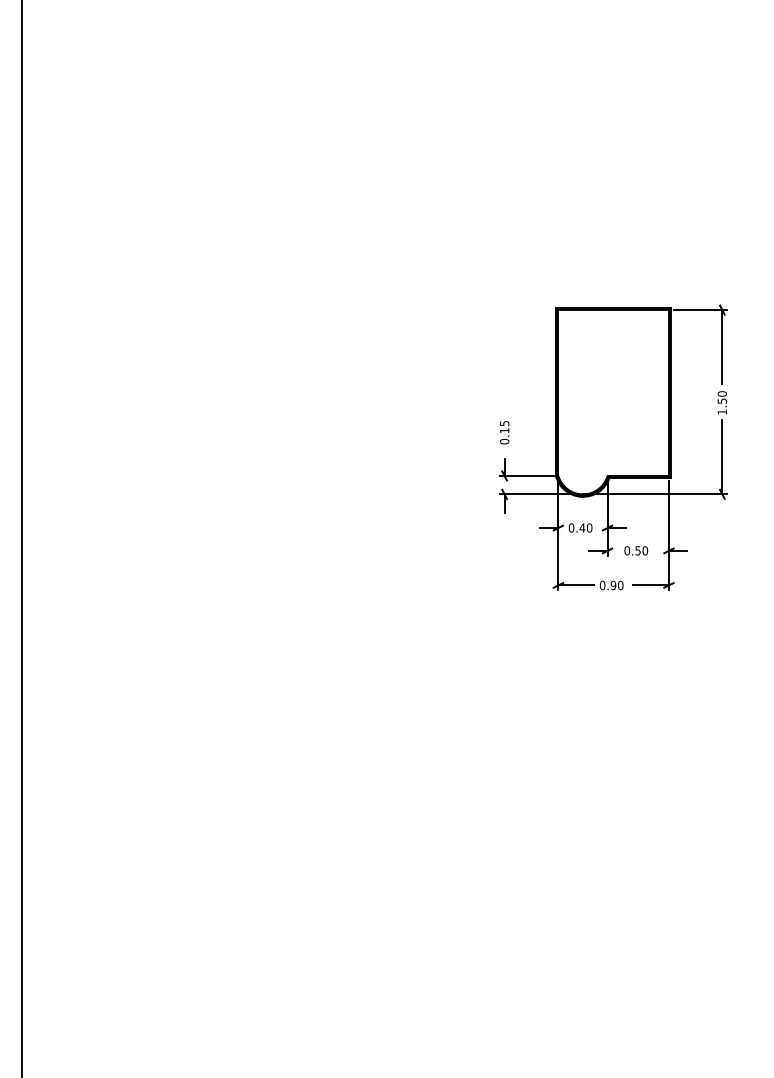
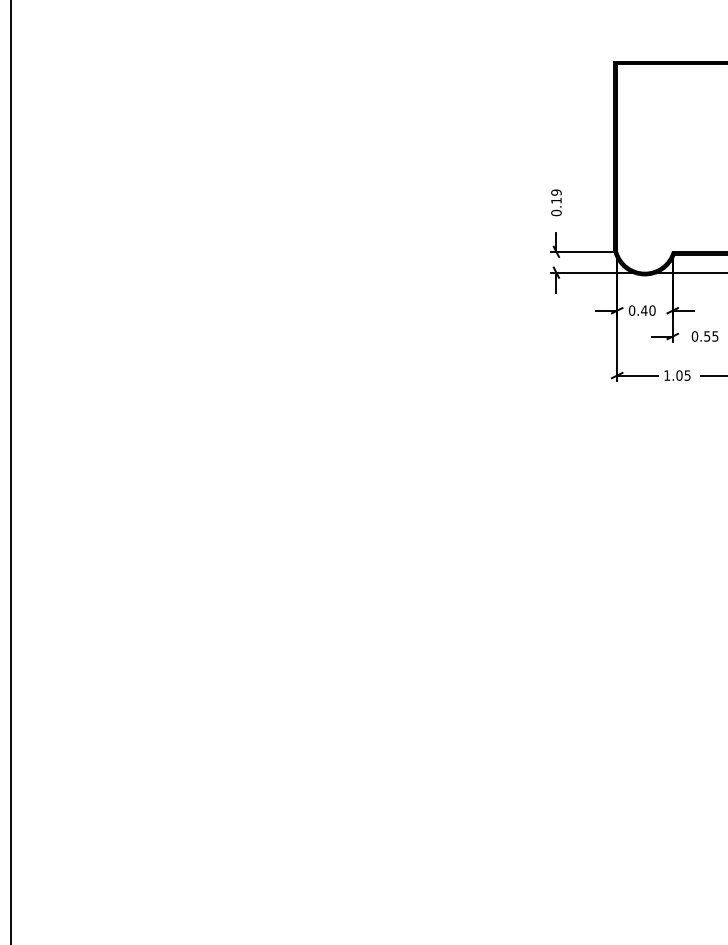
text: (504, 423) -> (556, 192), 0.15 -> 0.19
text: (645, 550) -> (715, 336), 0.50 -> 0.55
text: (611, 585) -> (677, 375), 0.90 -> 1.05

